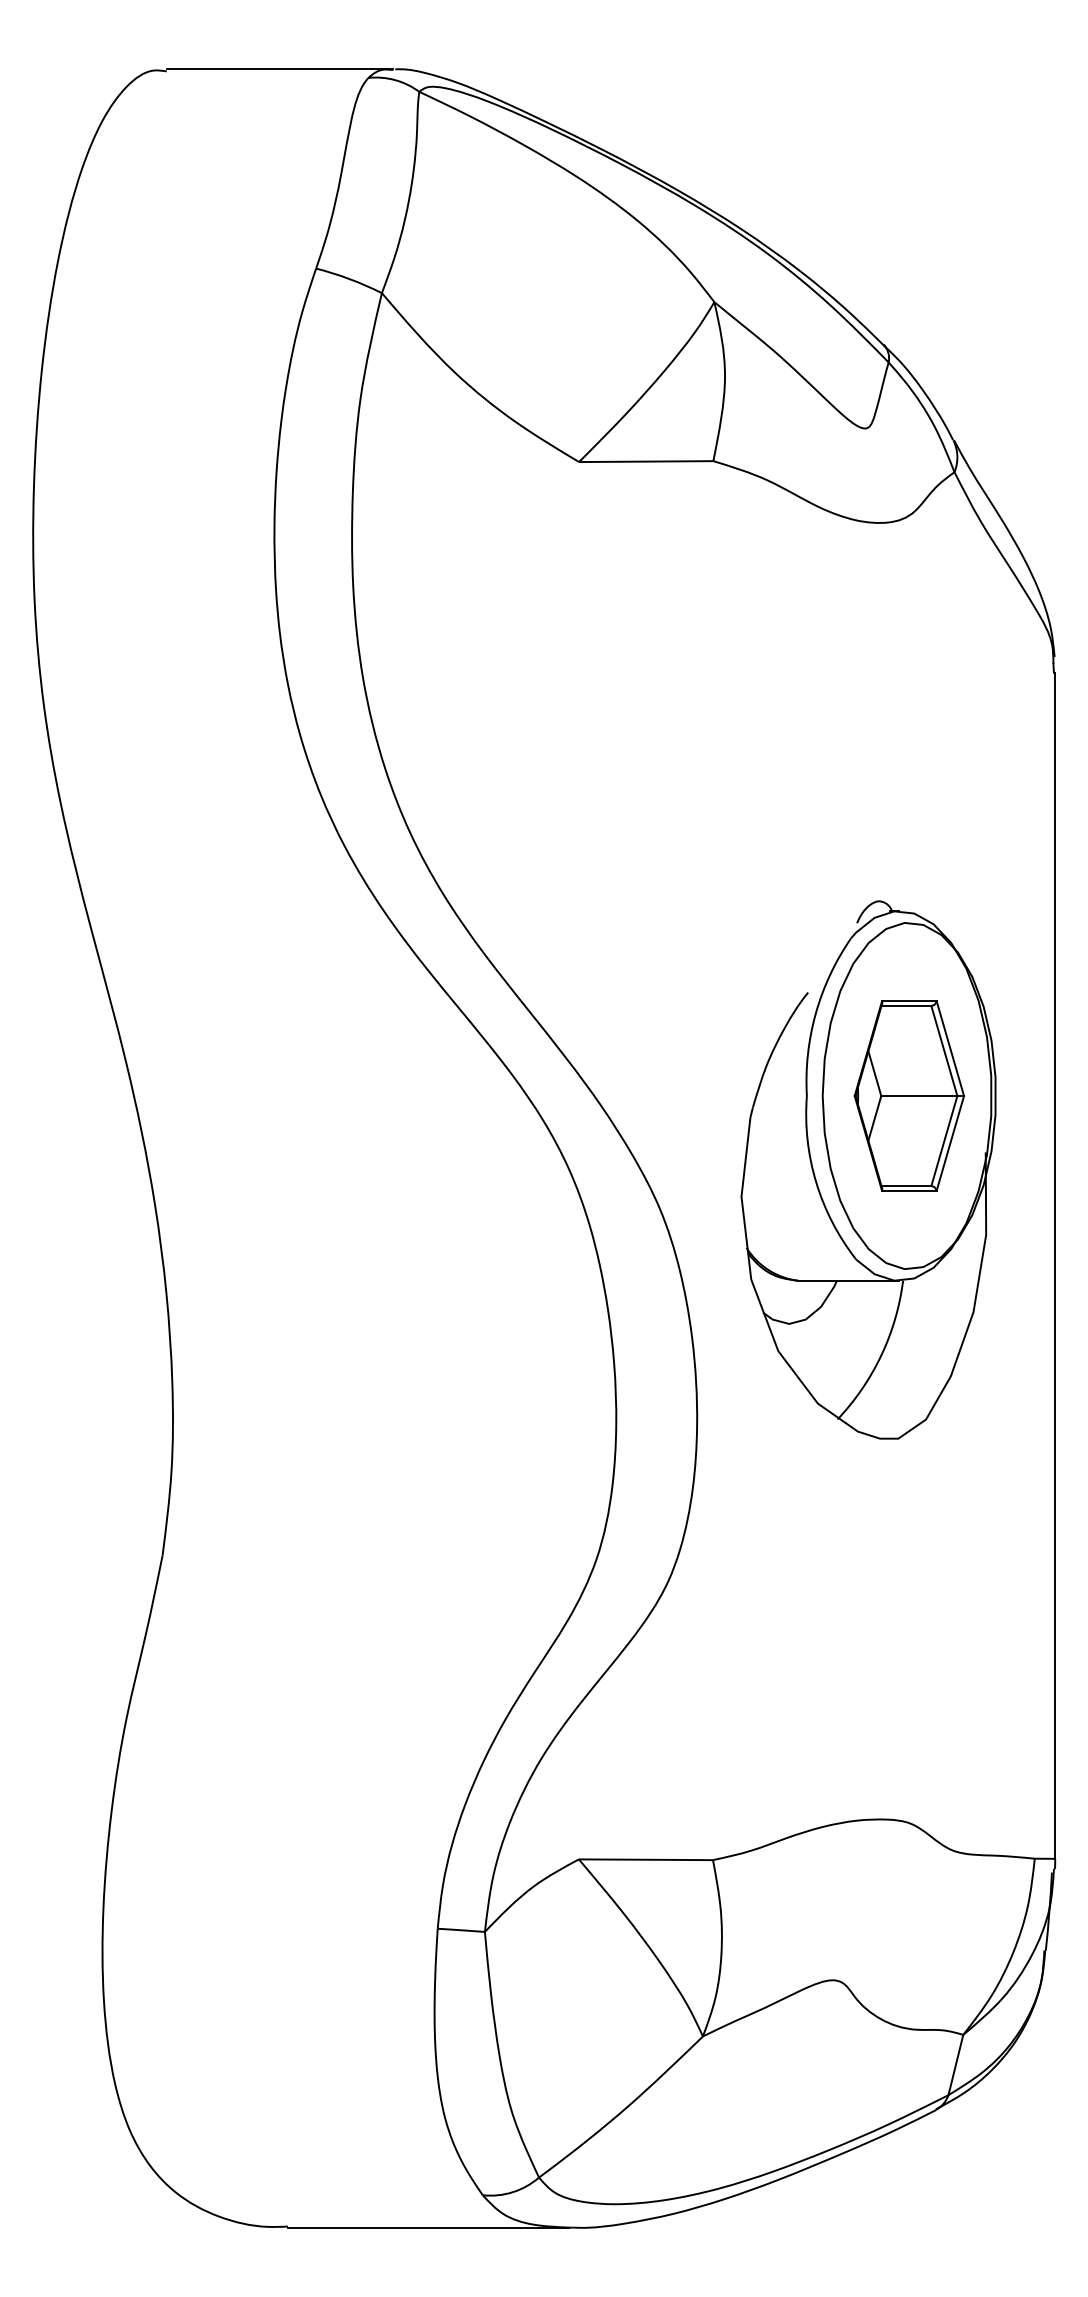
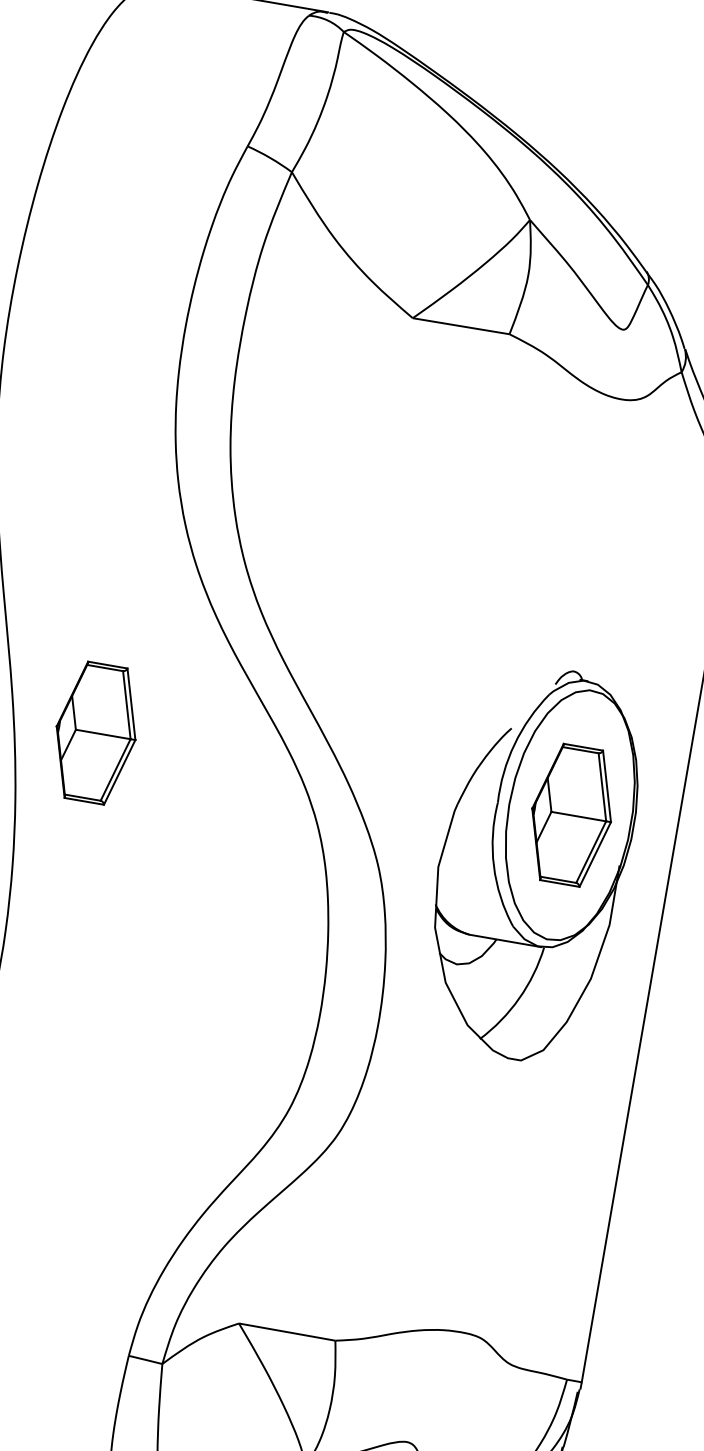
part: (247, 1095) -> (95, 732), added

